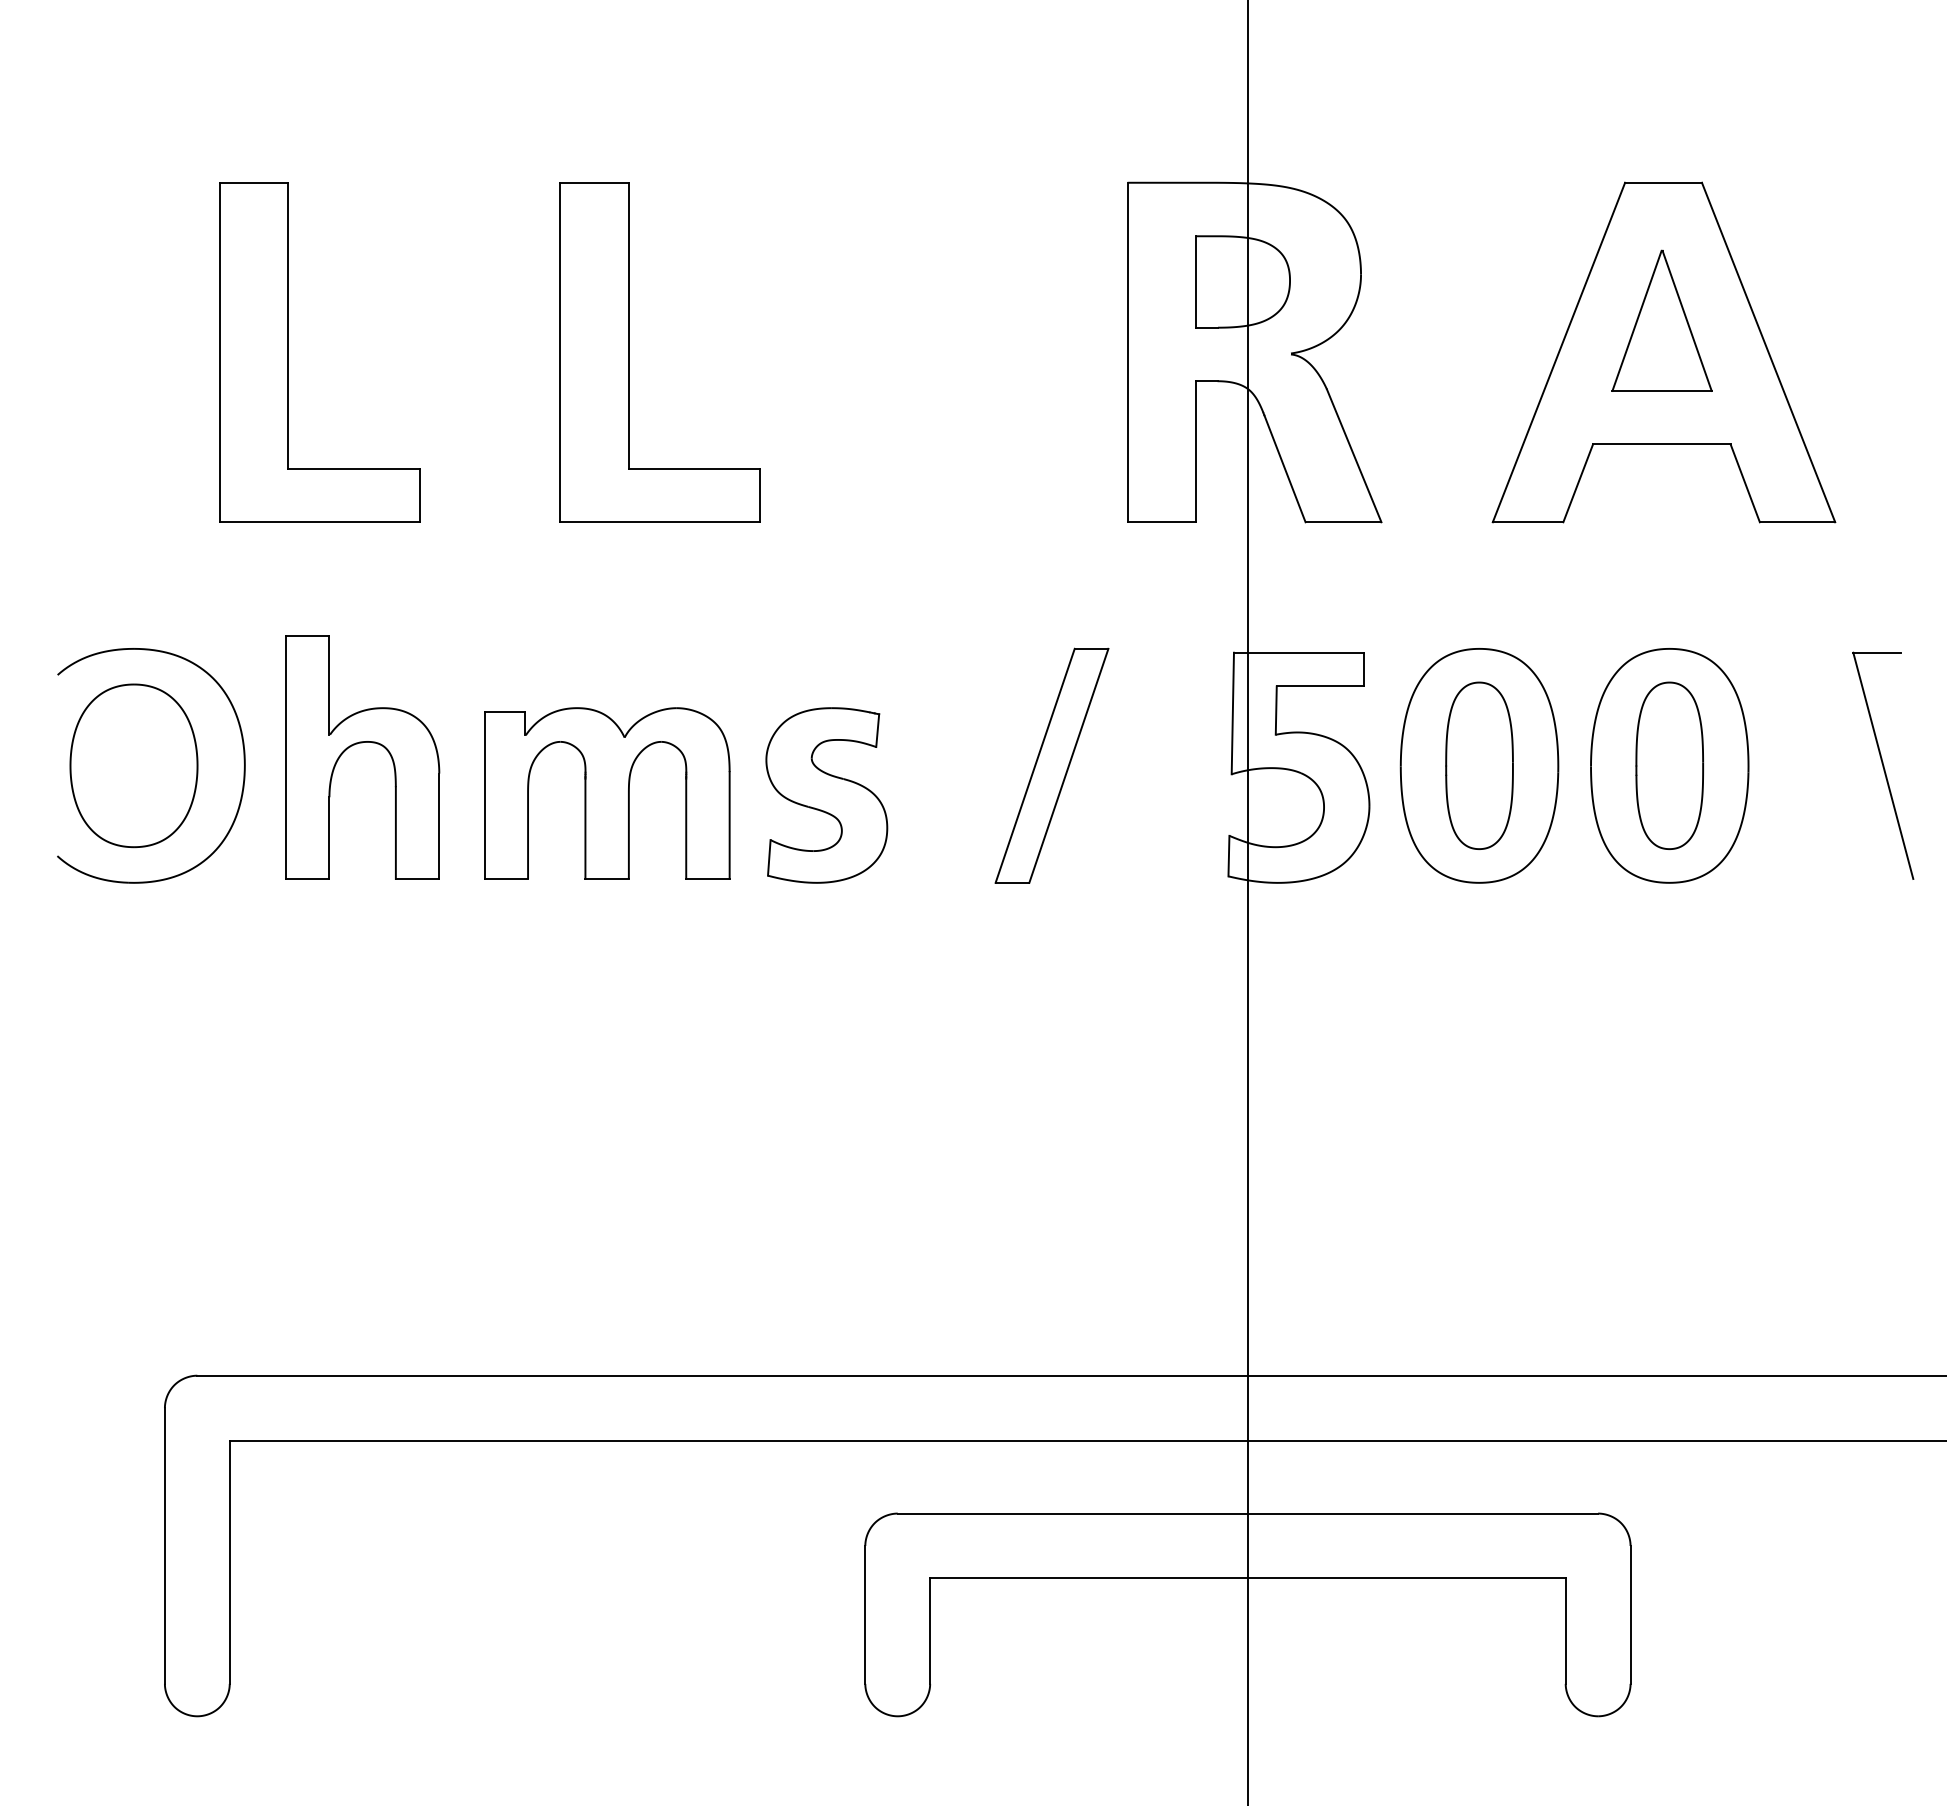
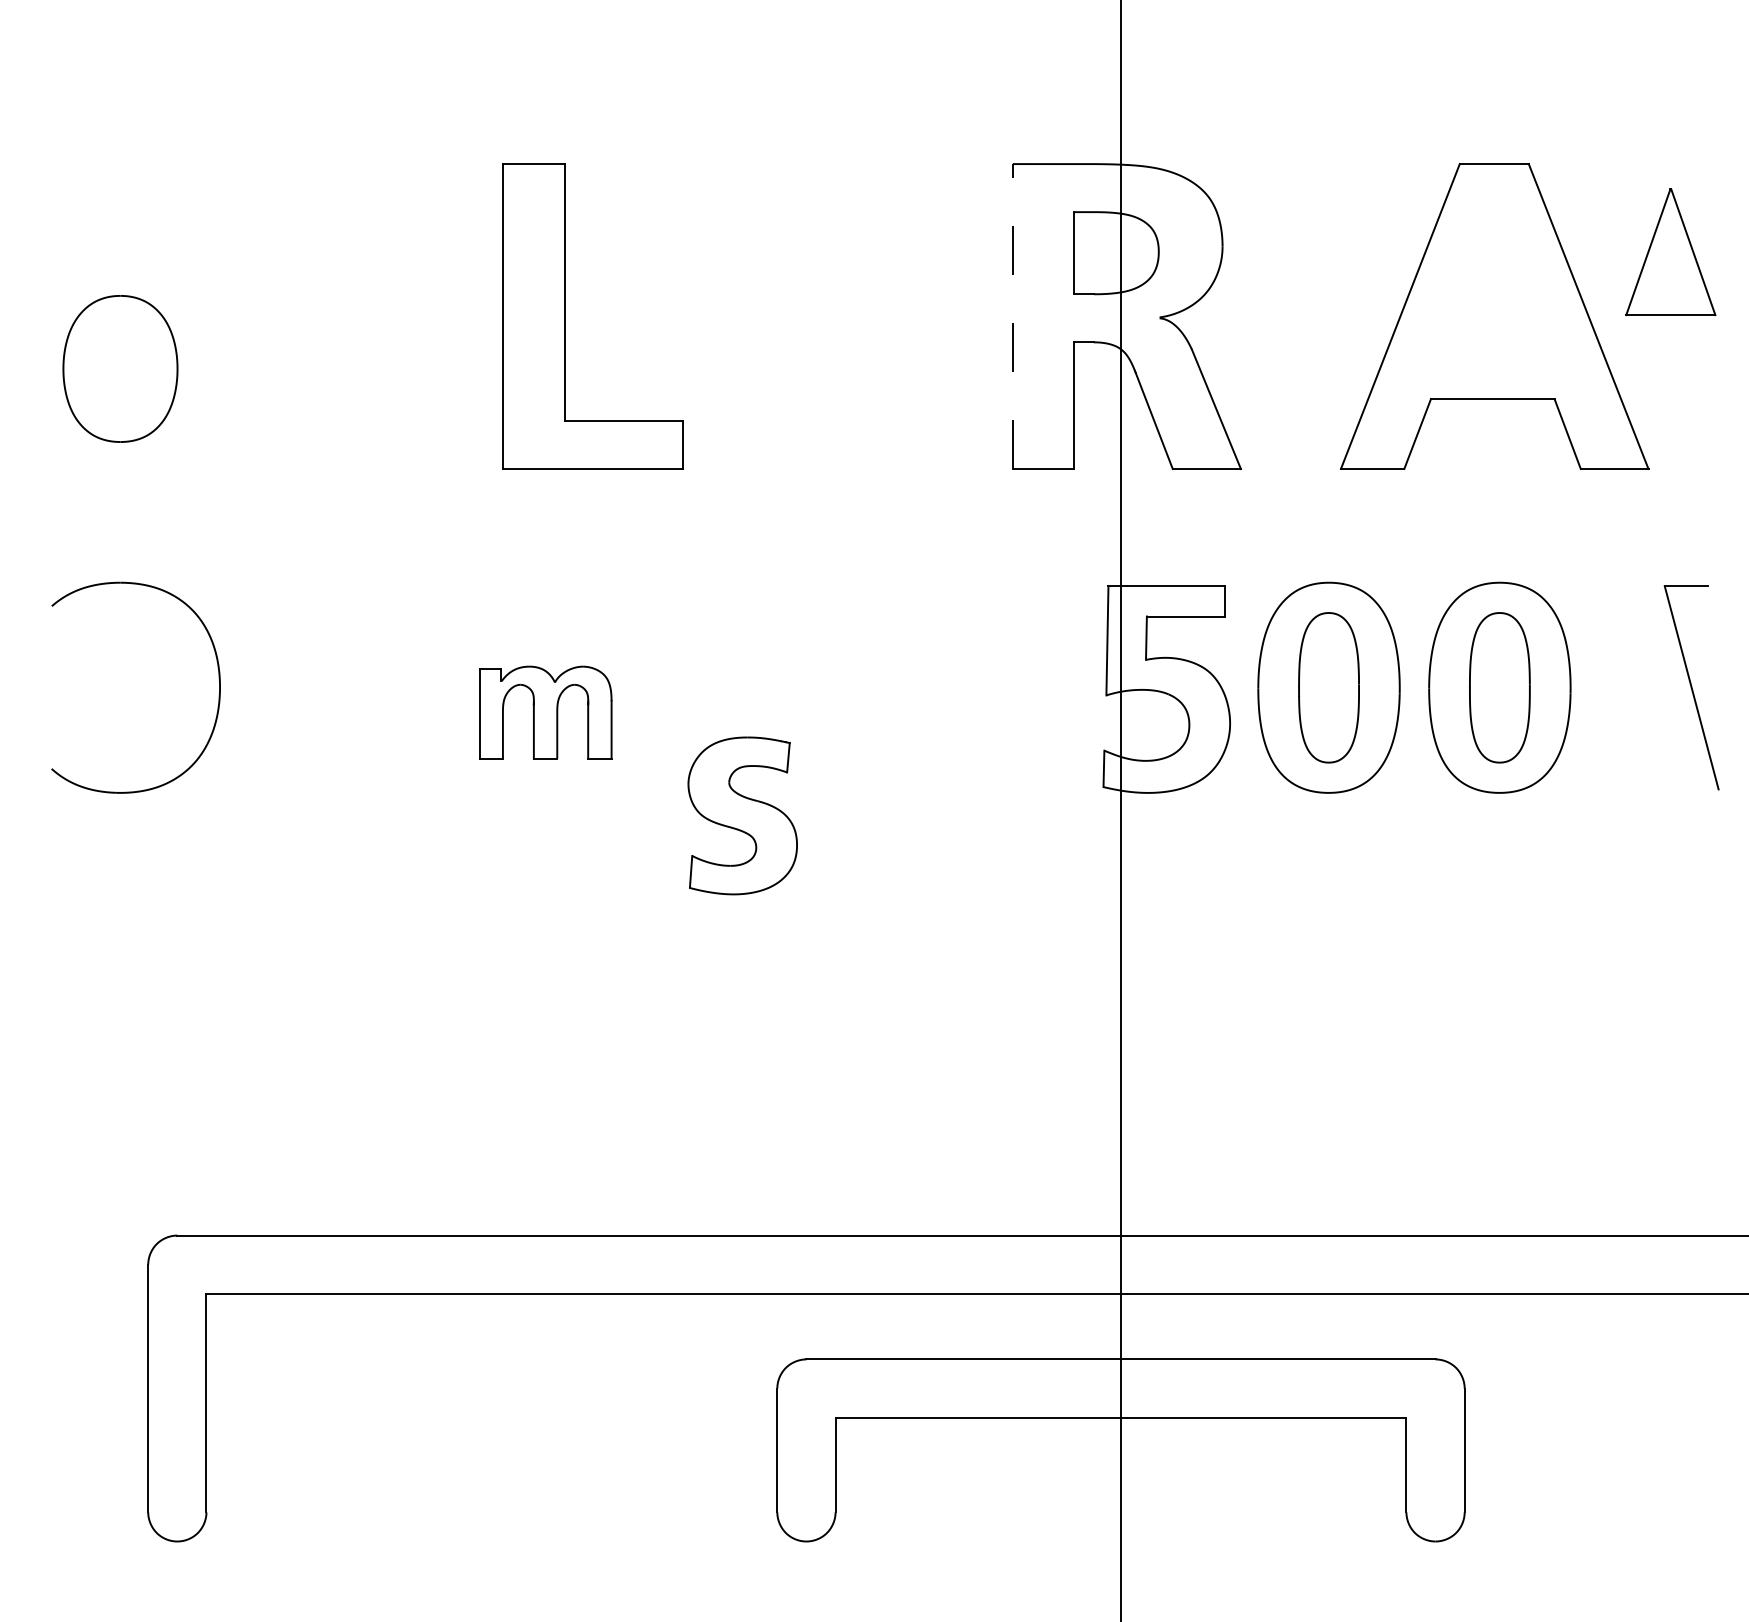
part: (1661, 320) -> (1670, 251), moved
part: (288, 352) -> (259, 316), removed
line: (1127, 352) -> (1012, 316), solid -> dashed
part: (357, 744) -> (321, 668), removed
part: (133, 765) -> (120, 368), moved
part: (1051, 765) -> (944, 687), removed
part: (607, 793) -> (545, 712), size x0.6
part: (826, 795) -> (742, 815), moved

